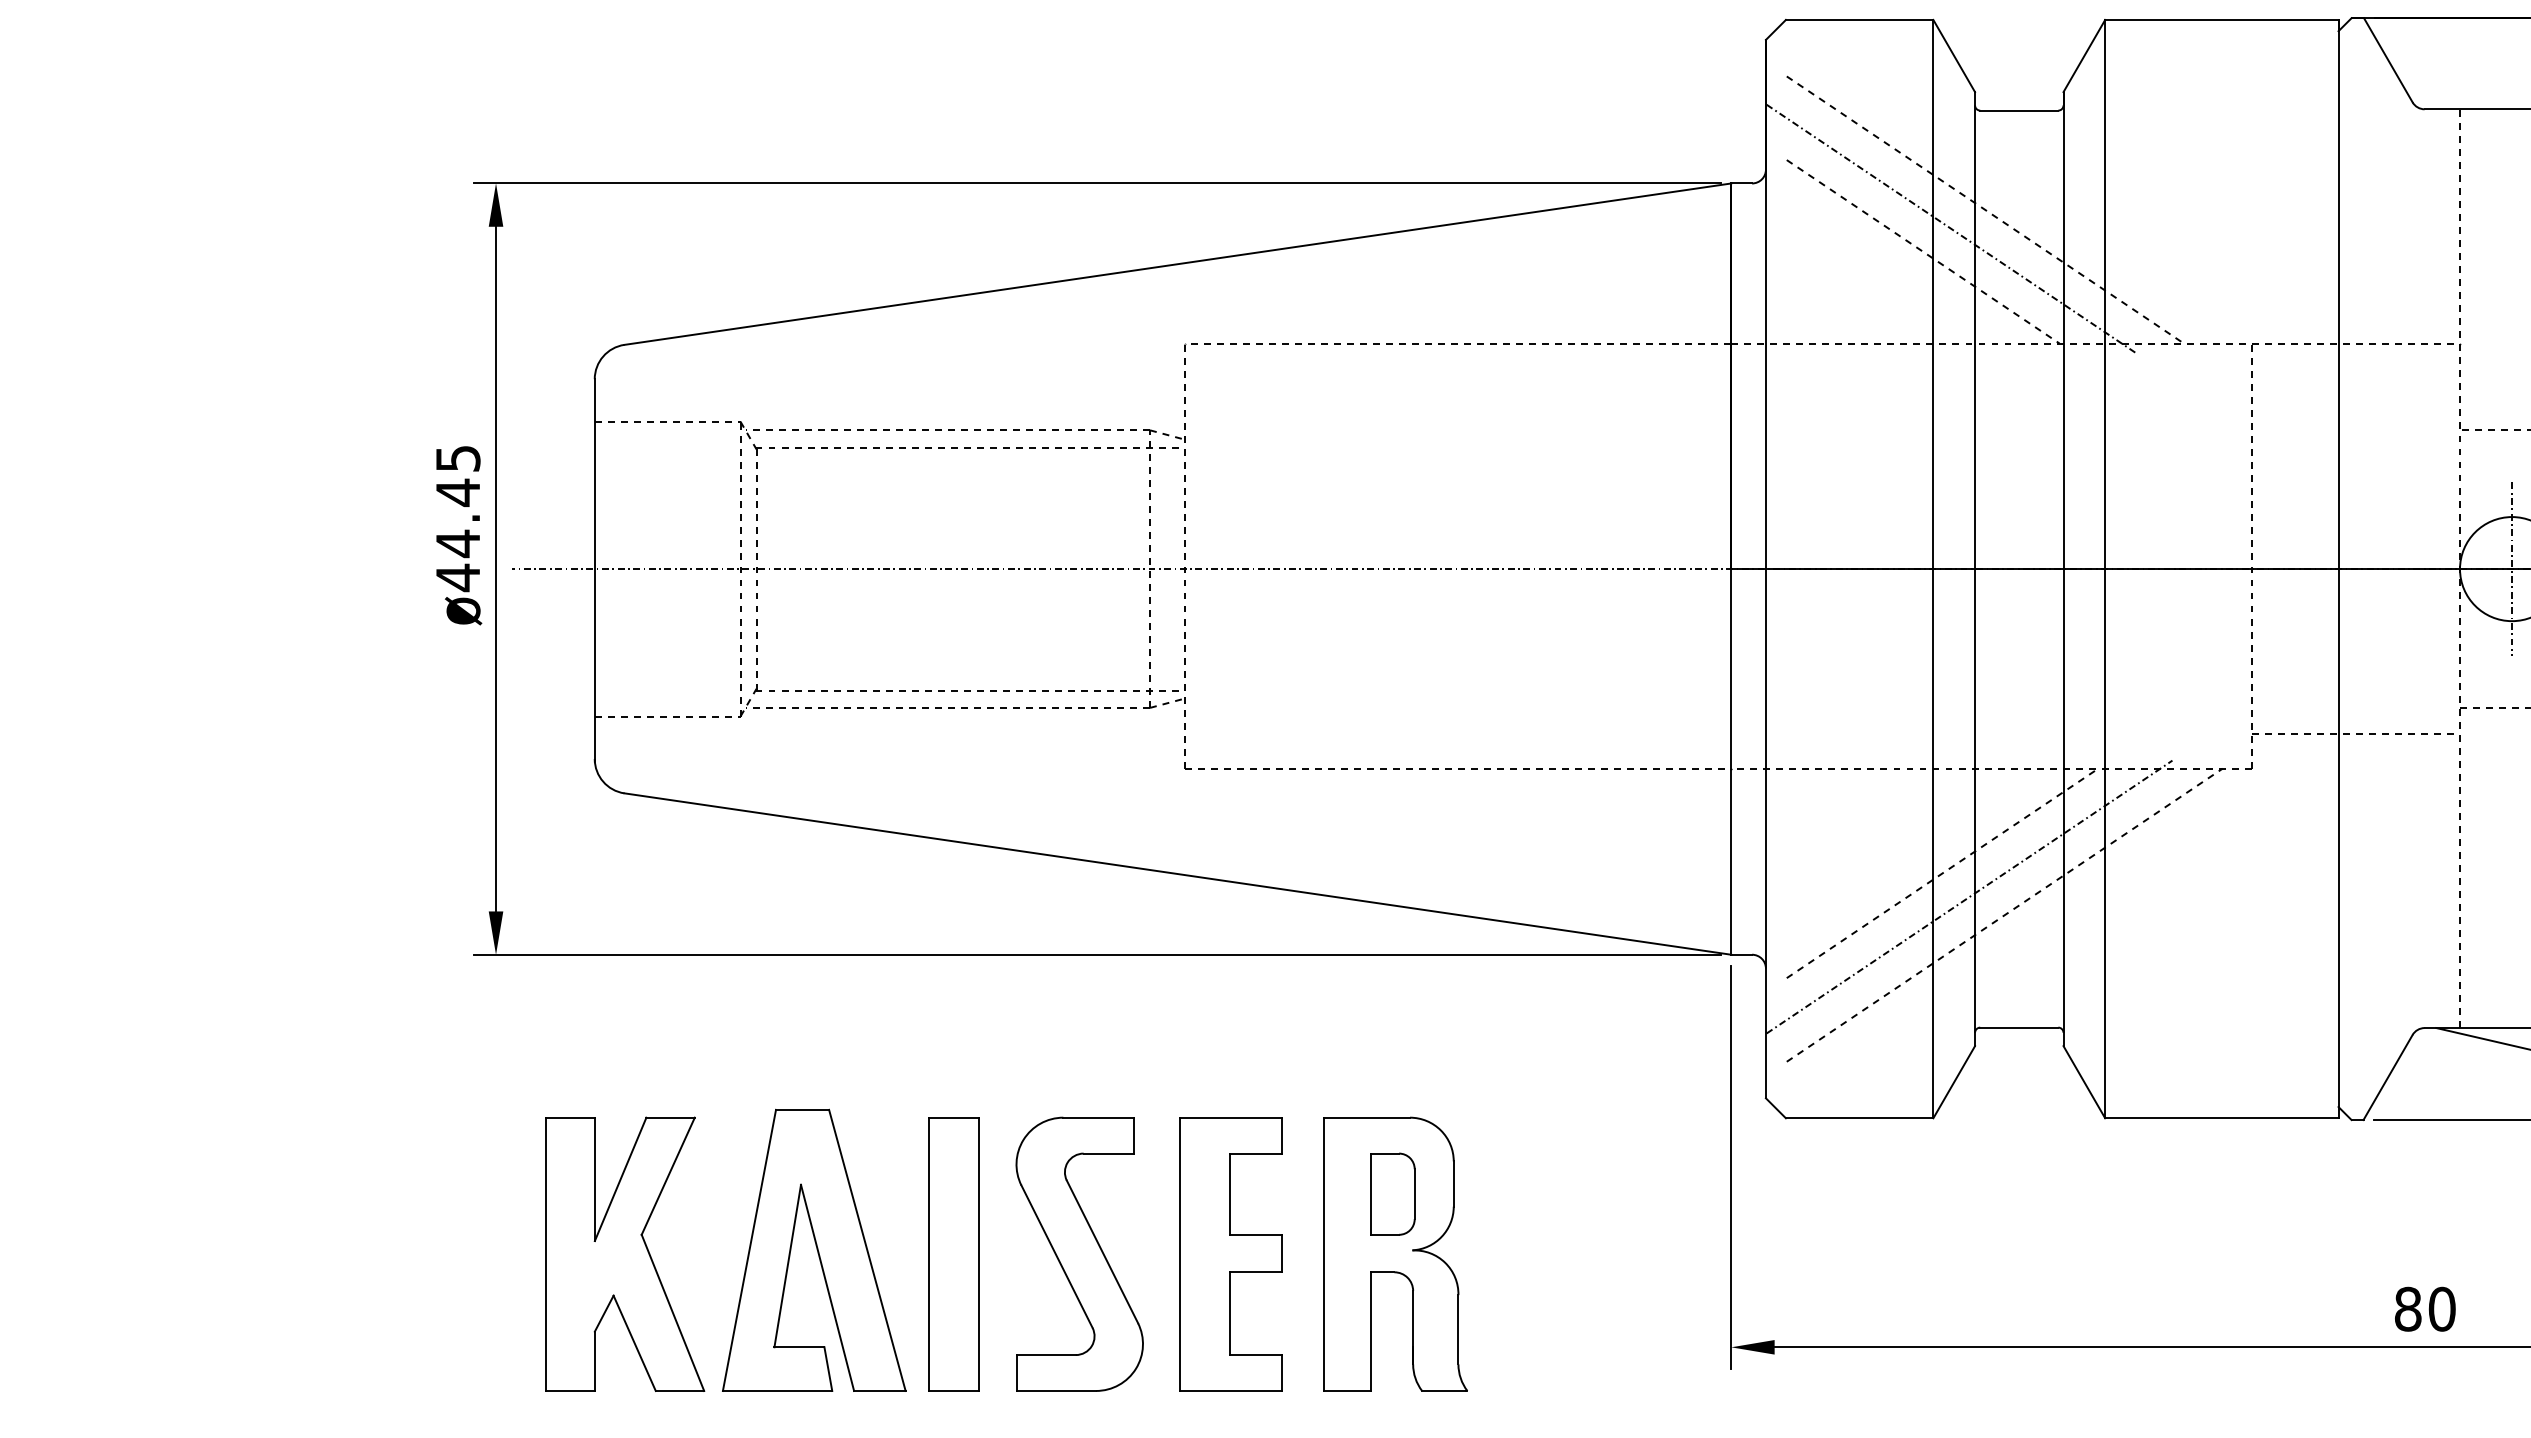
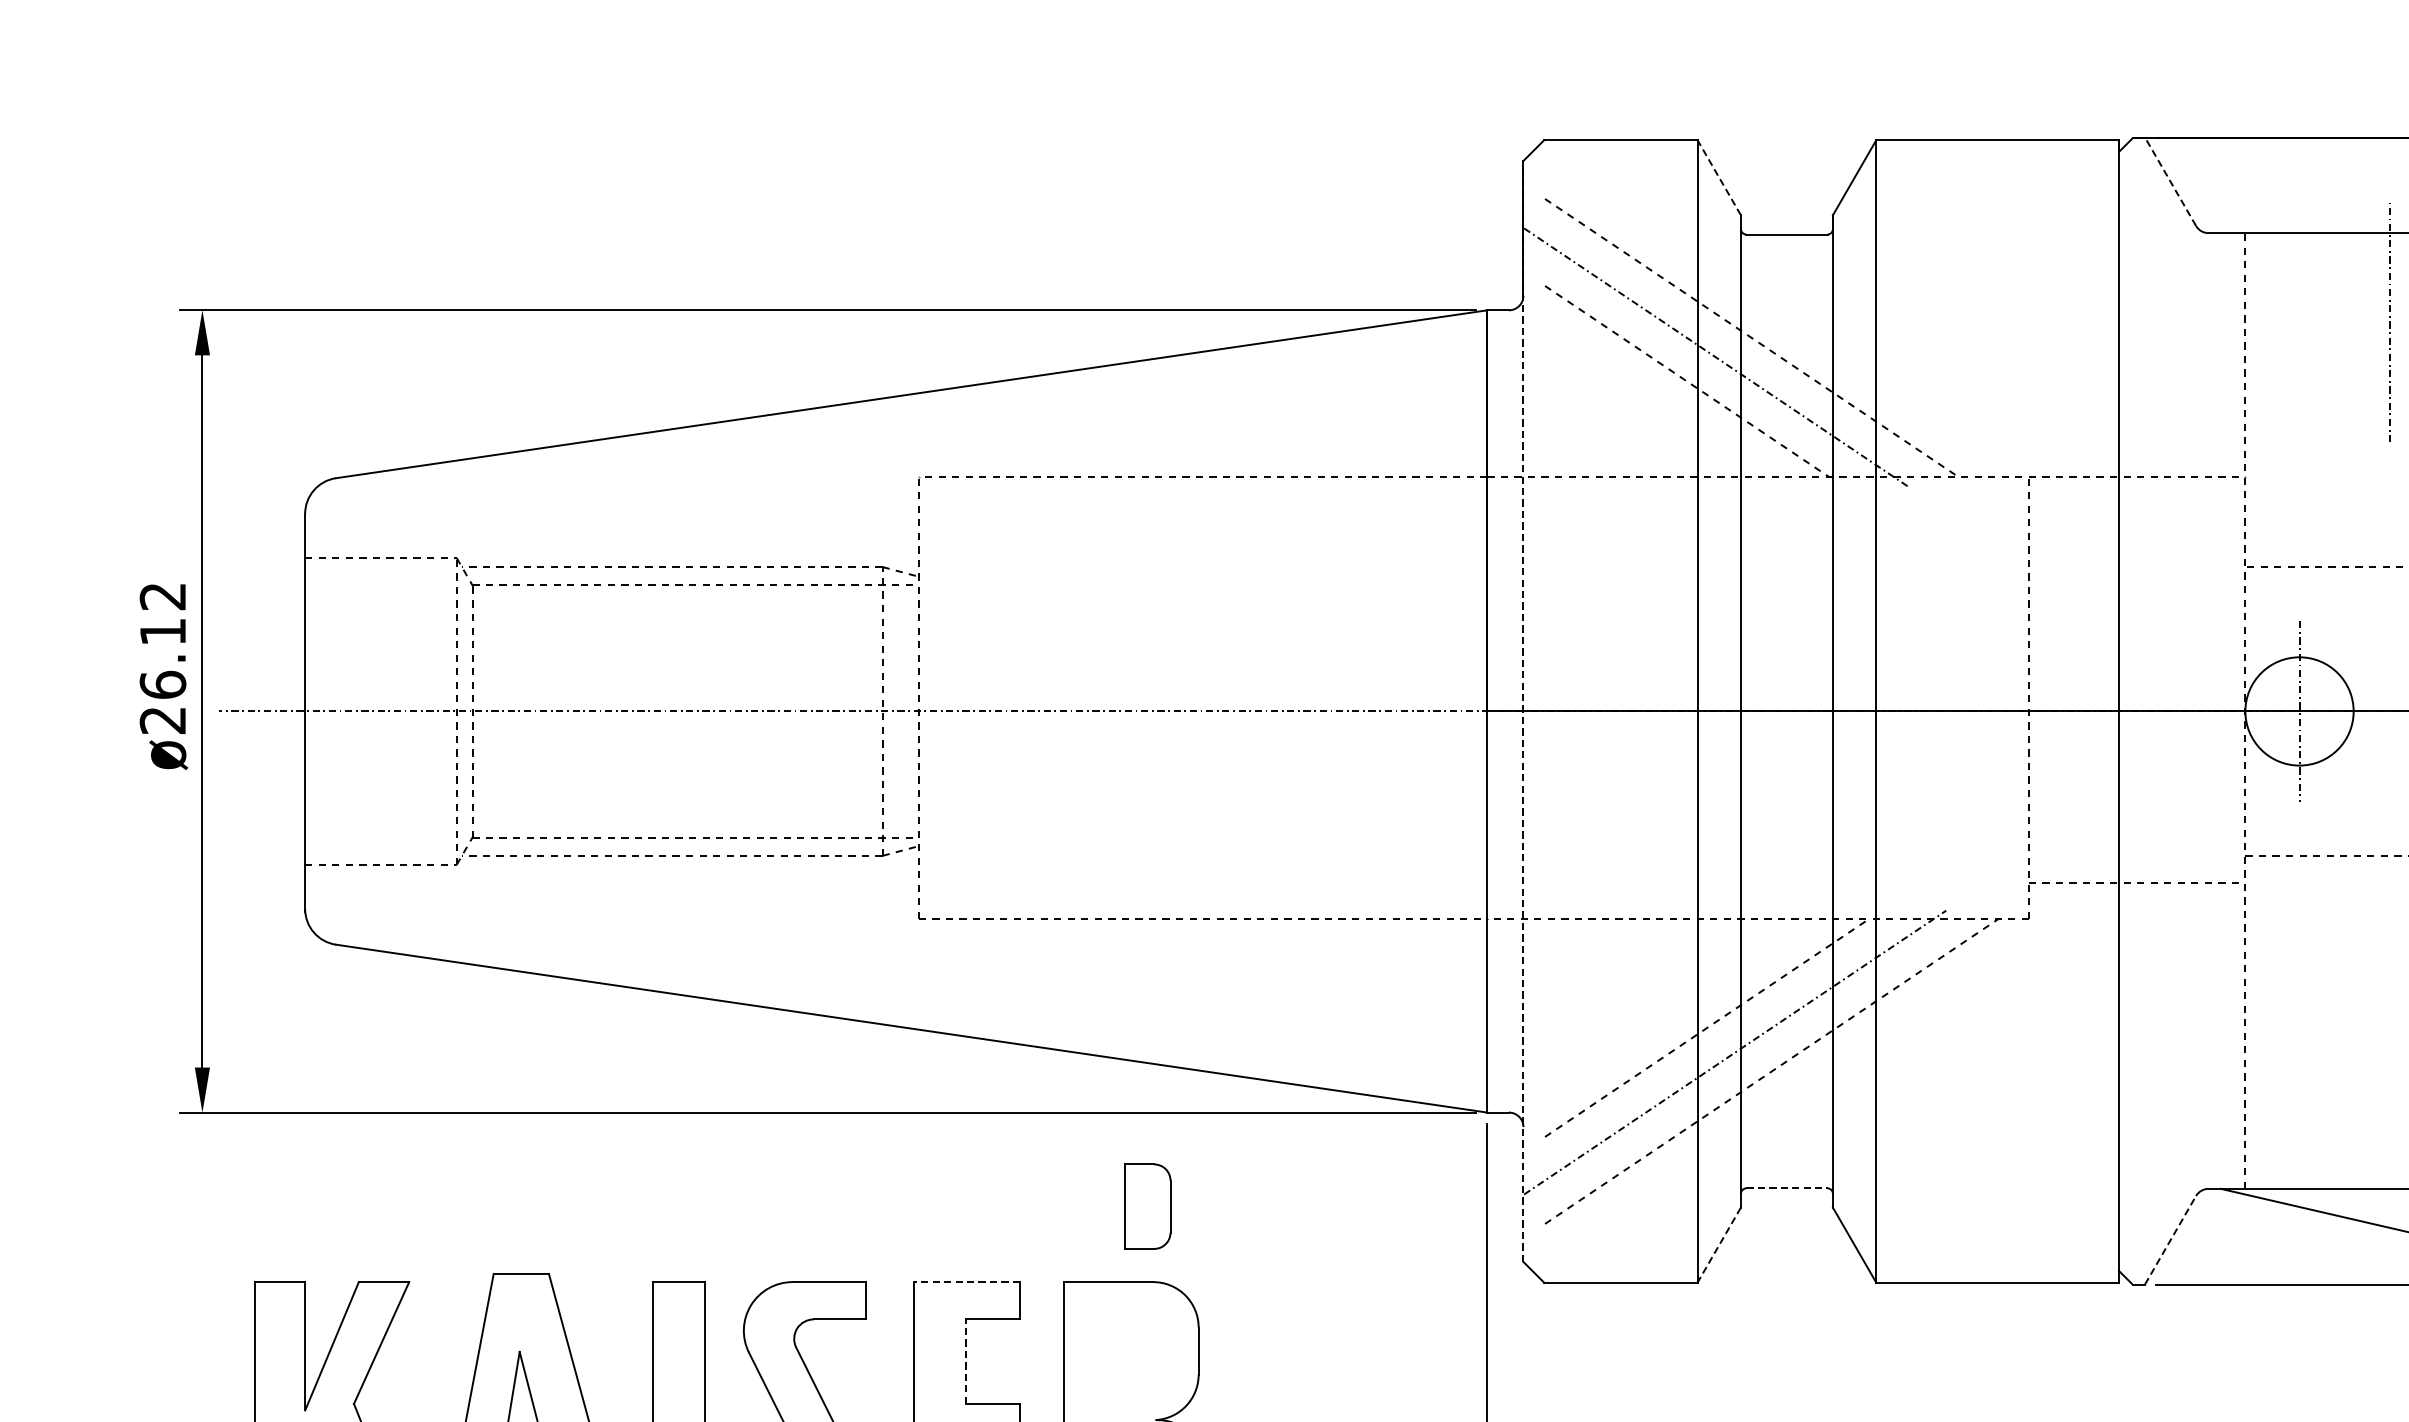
line: (1954, 56) -> (1719, 178), solid -> dashed
line: (2388, 60) -> (2170, 182), solid -> dashed
text: (457, 519) -> (162, 659), ø44.45 -> ø26.12
line: (1765, 568) -> (1522, 710), solid -> dashed
line: (2019, 1027) -> (1787, 1188), solid -> dashed
line: (2388, 1077) -> (2170, 1240), solid -> dashed
line: (1954, 1082) -> (1719, 1245), solid -> dashed
line: (1231, 1117) -> (967, 1281), solid -> dashed
part: (1392, 1193) -> (1147, 1205), moved
line: (1230, 1194) -> (966, 1361), solid -> dashed

